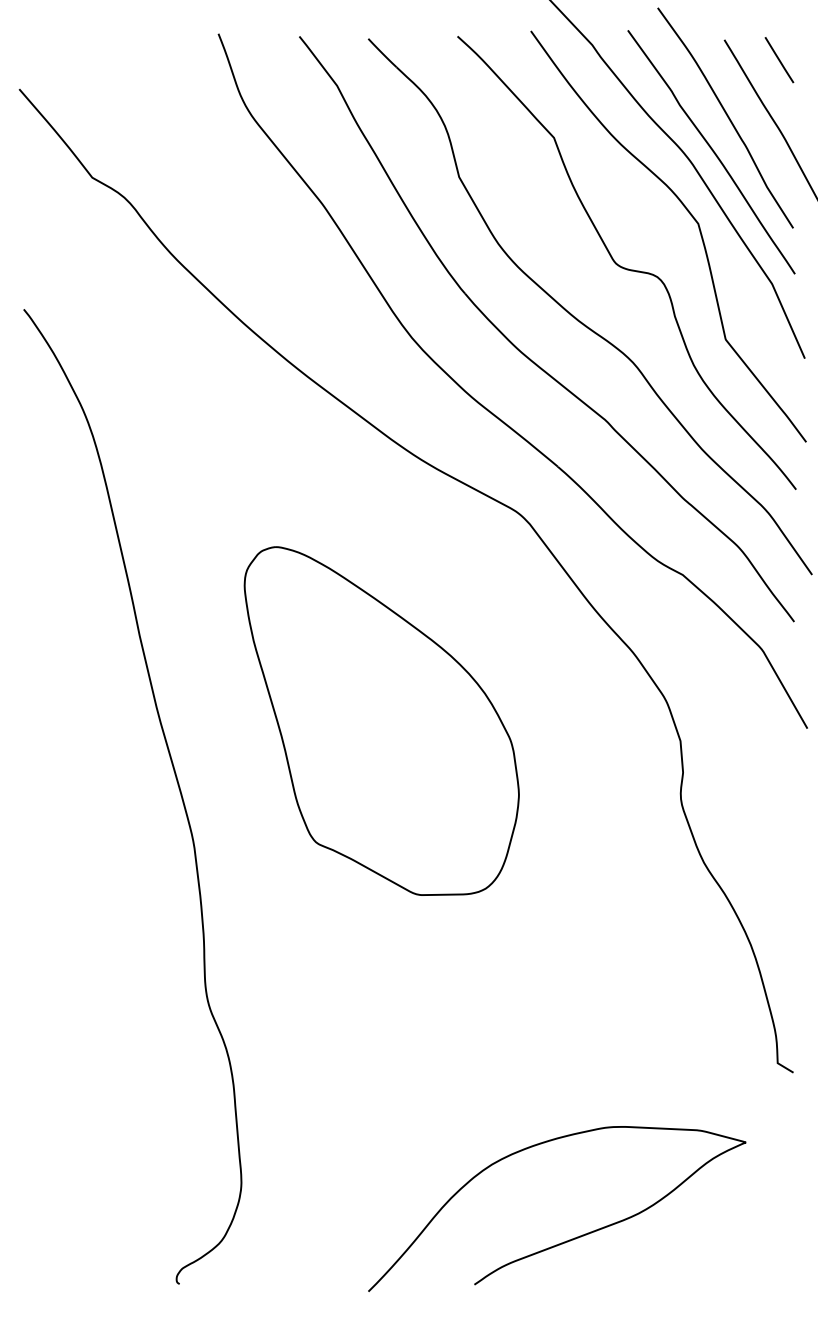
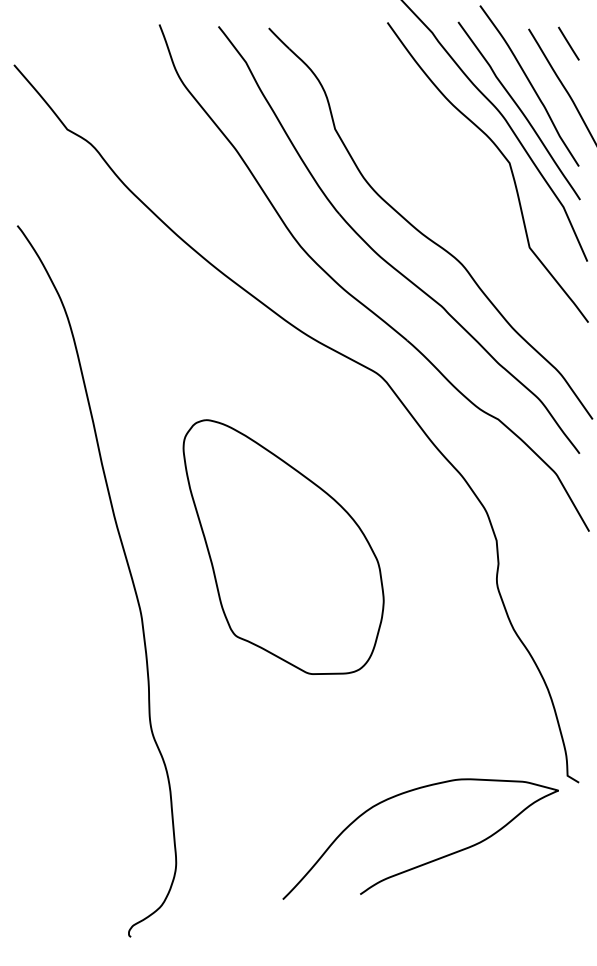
curve: (624, 266) -> (455, 194), removed
part: (381, 720) -> (283, 546), moved
curve: (567, 1239) -> (428, 861), moved

